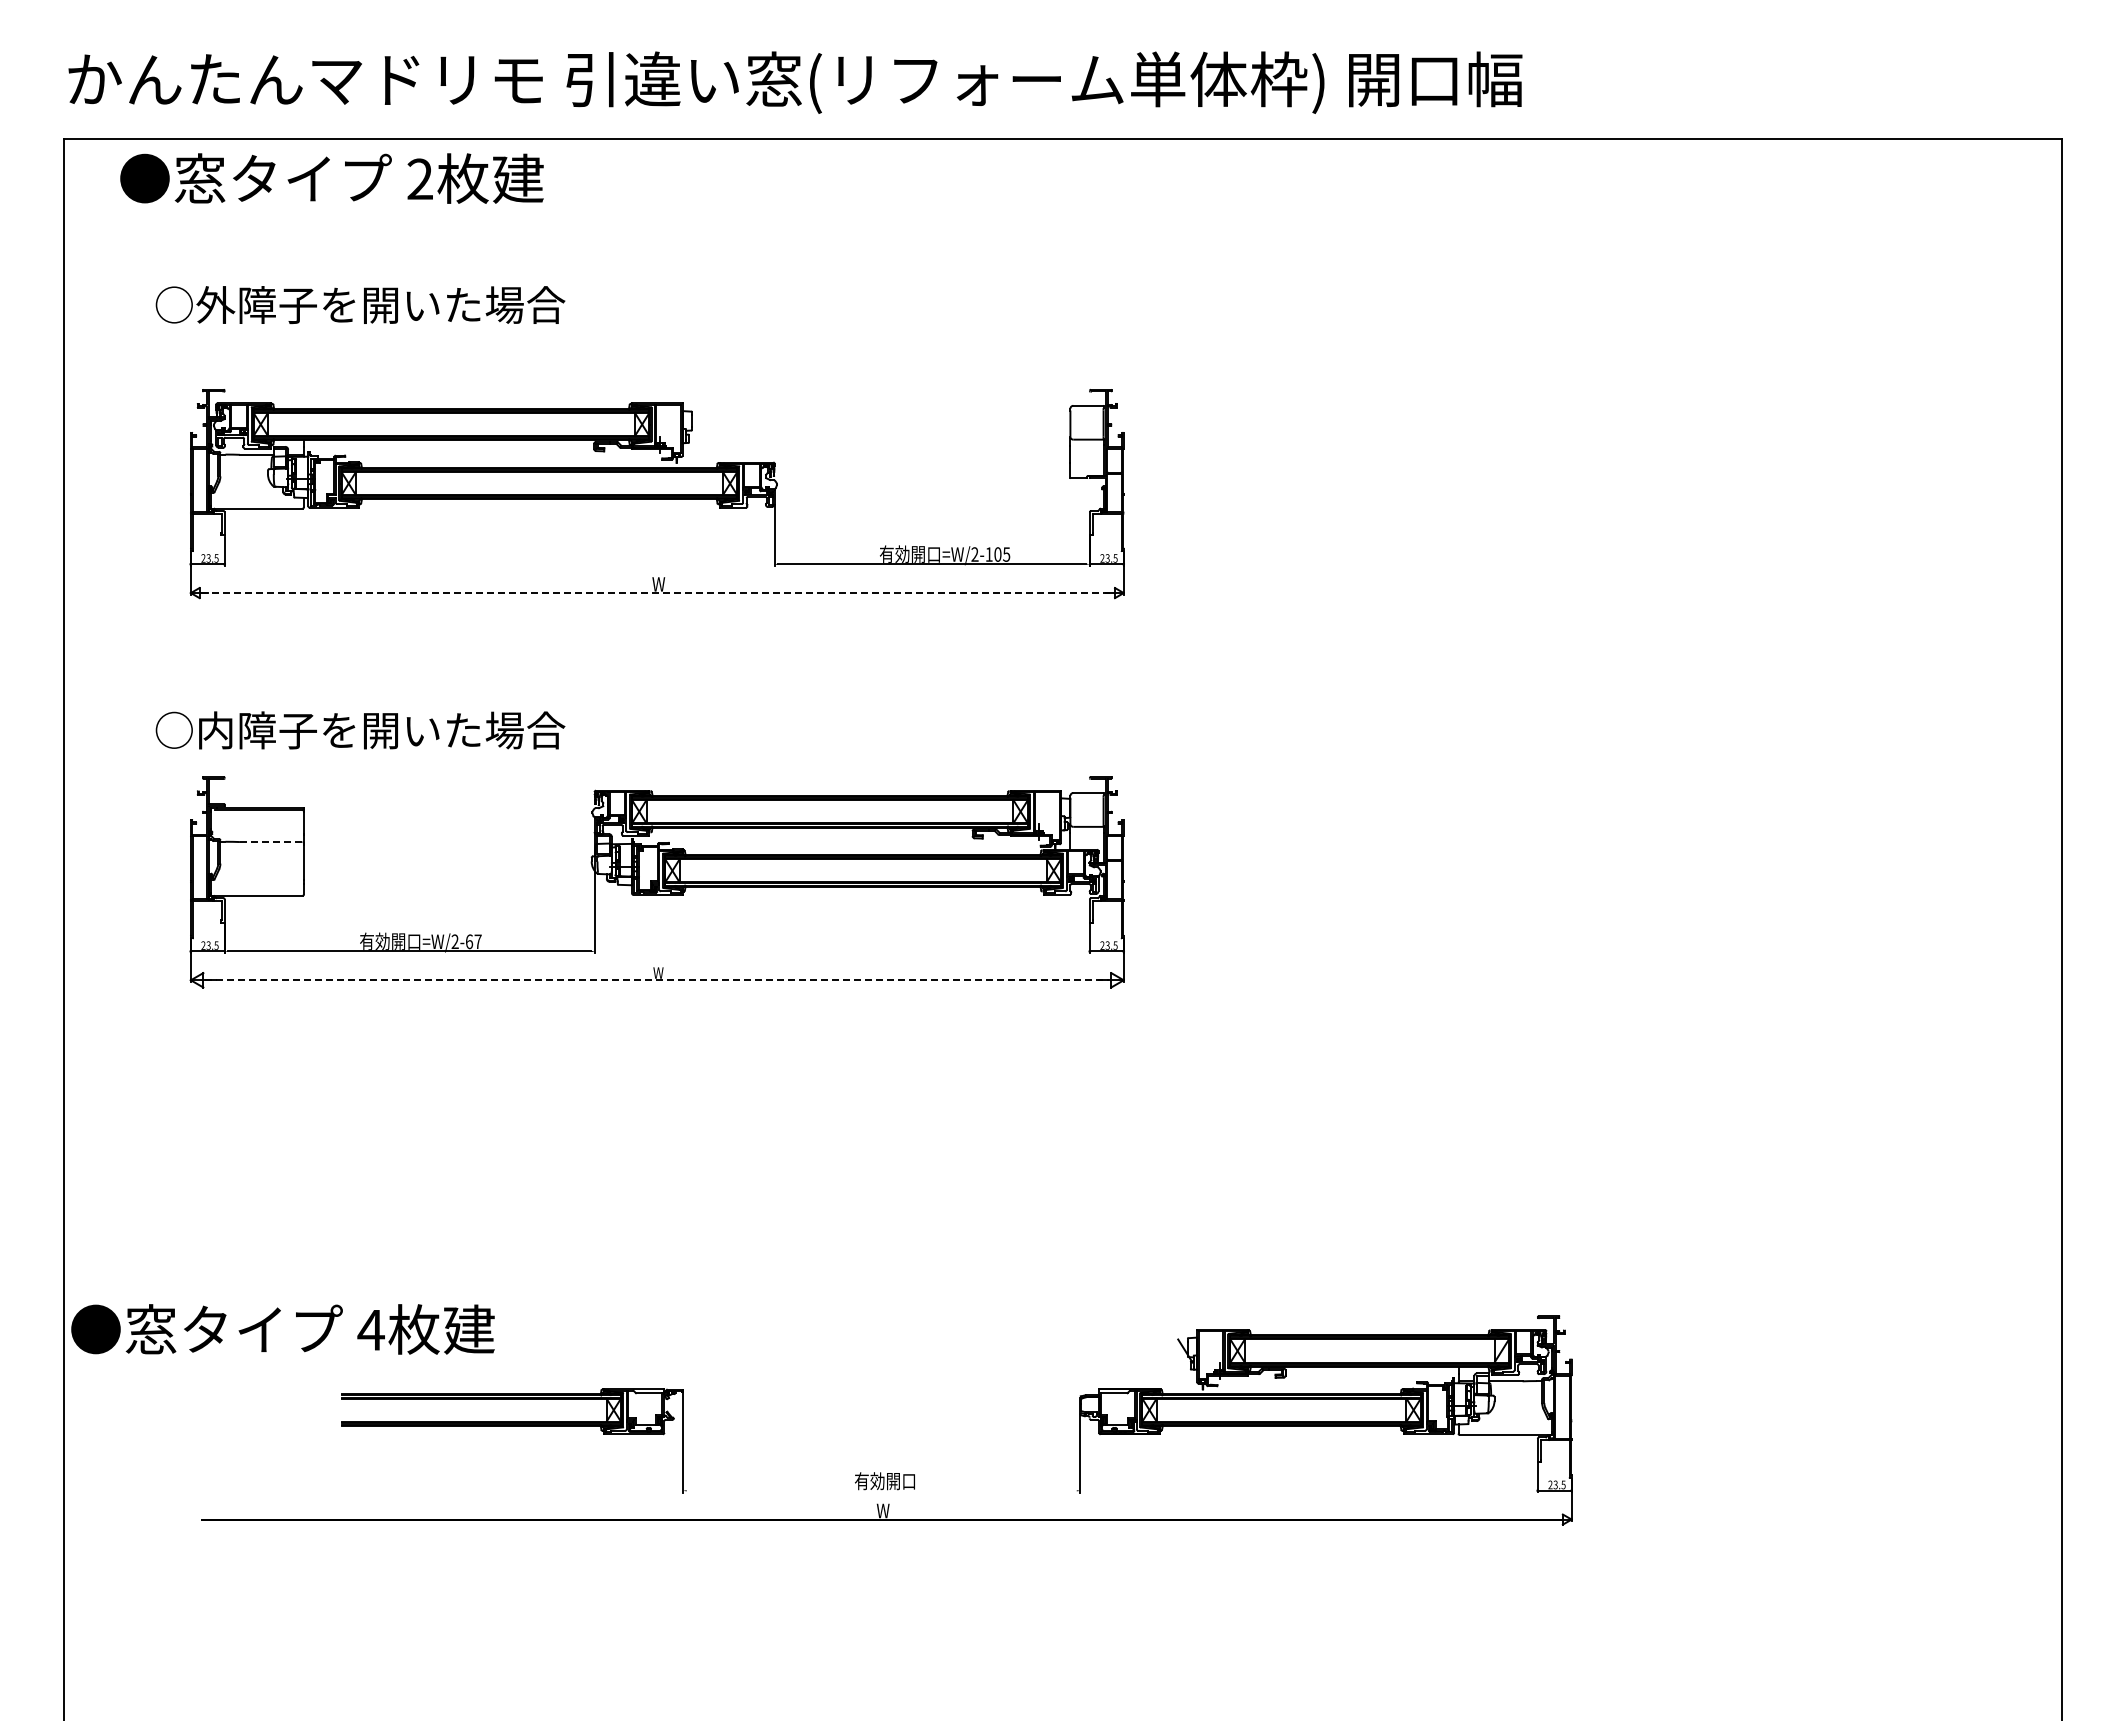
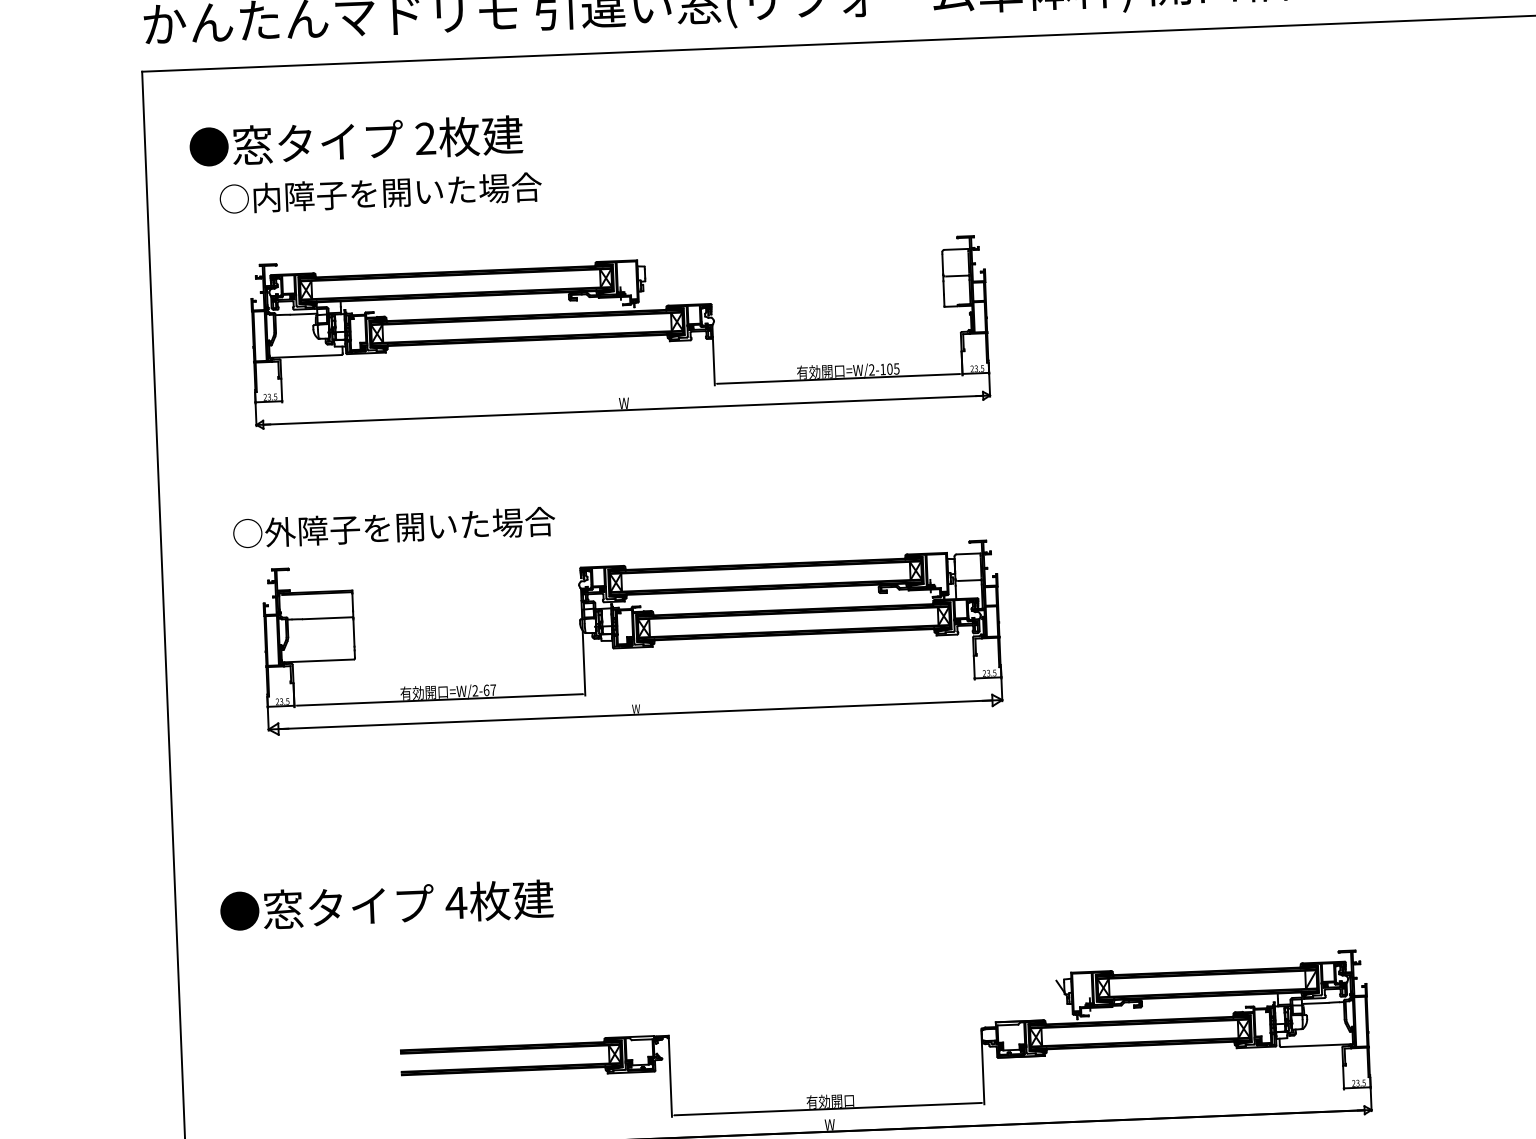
text: (331, 178) -> (355, 140), moved
text: (215, 305) -> (266, 198), ○外障子を開いた場合 -> ○内障子を開いた場合
line: (657, 593) -> (623, 410), dashed -> solid
text: (215, 730) -> (280, 532), ○内障子を開いた場合 -> ○外障子を開いた場合
line: (271, 842) -> (327, 618), dashed -> solid
line: (657, 980) -> (635, 714), dashed -> solid
text: (282, 1329) -> (386, 905), moved
line: (881, 1490) -> (827, 1108), added

